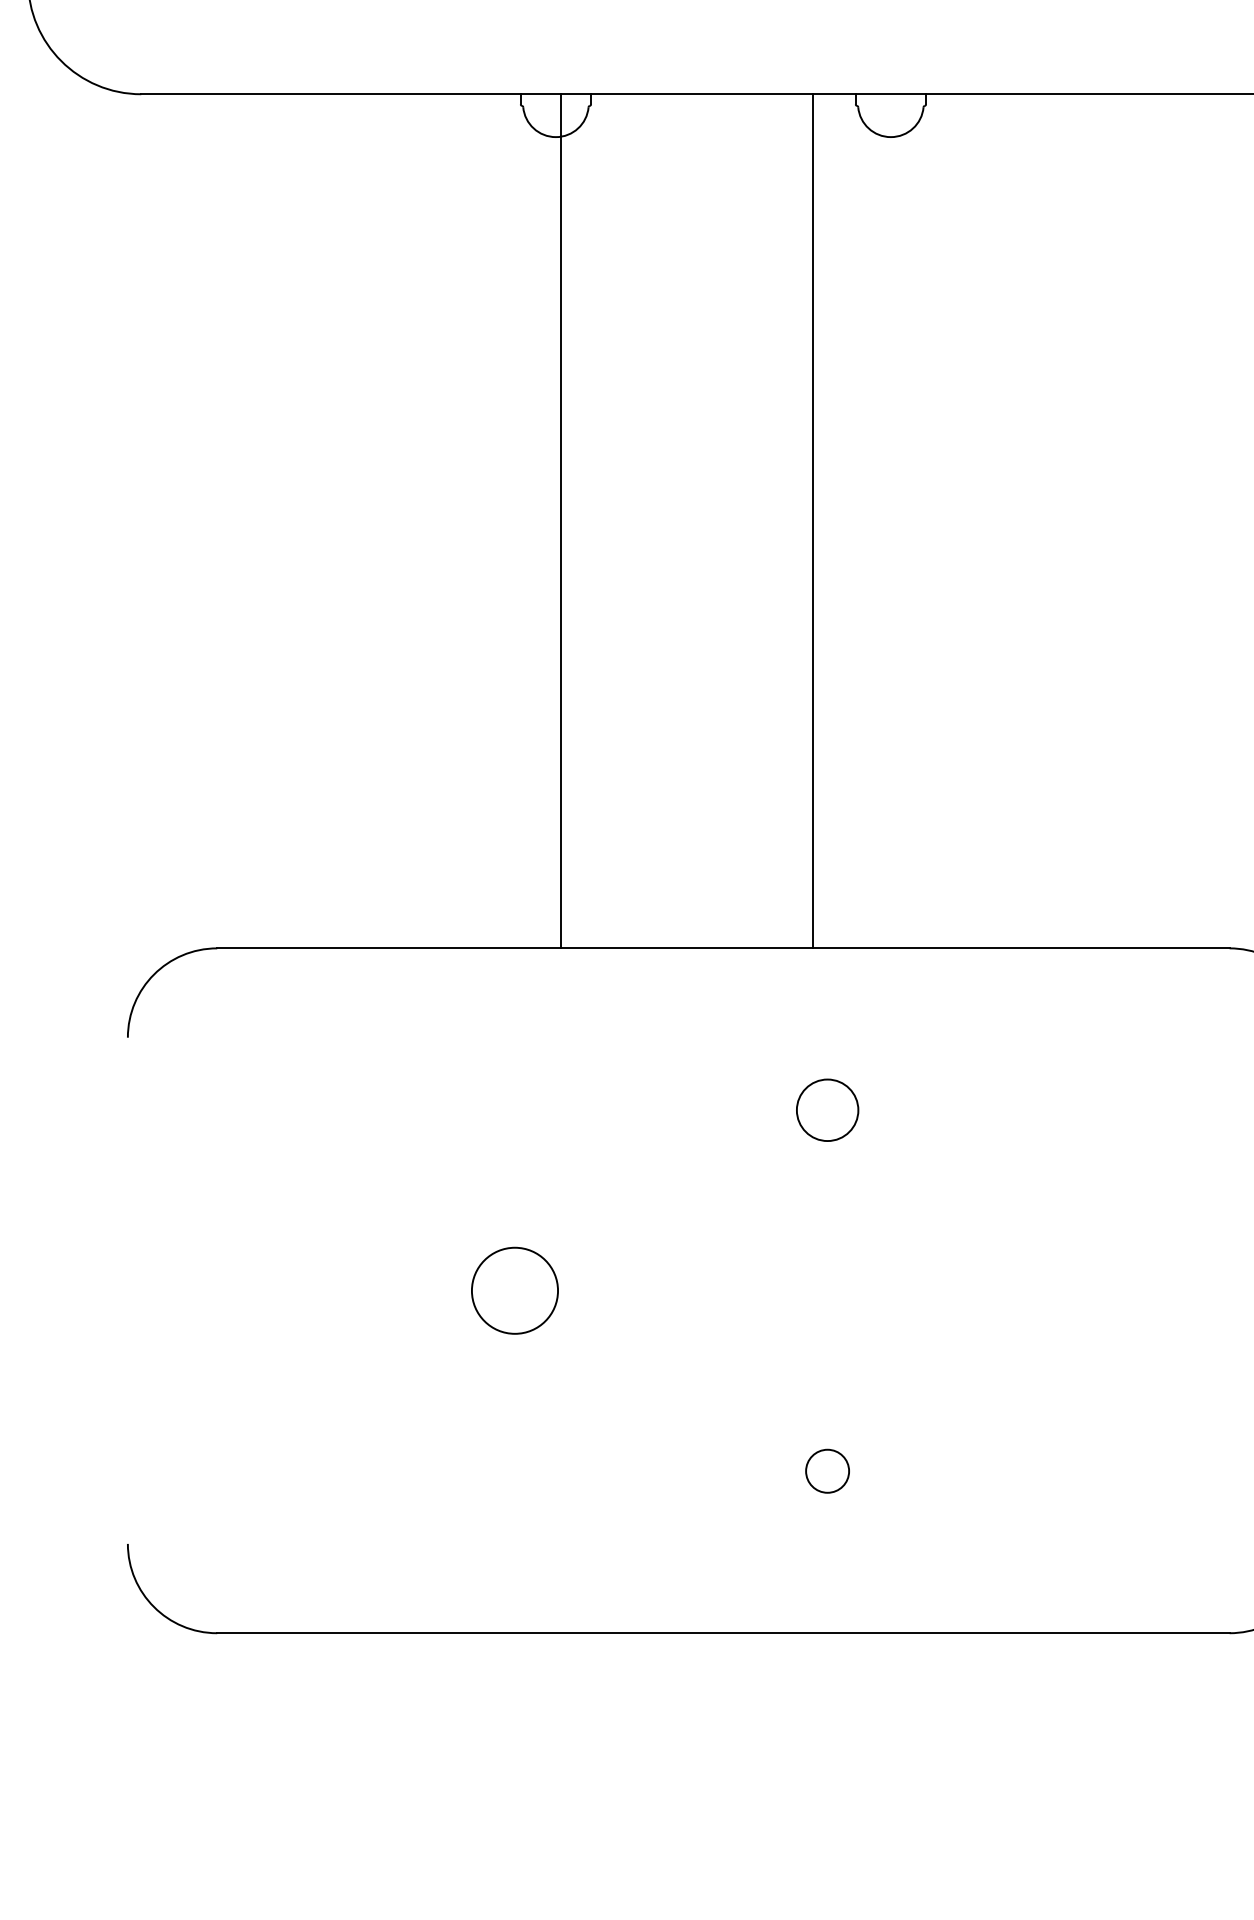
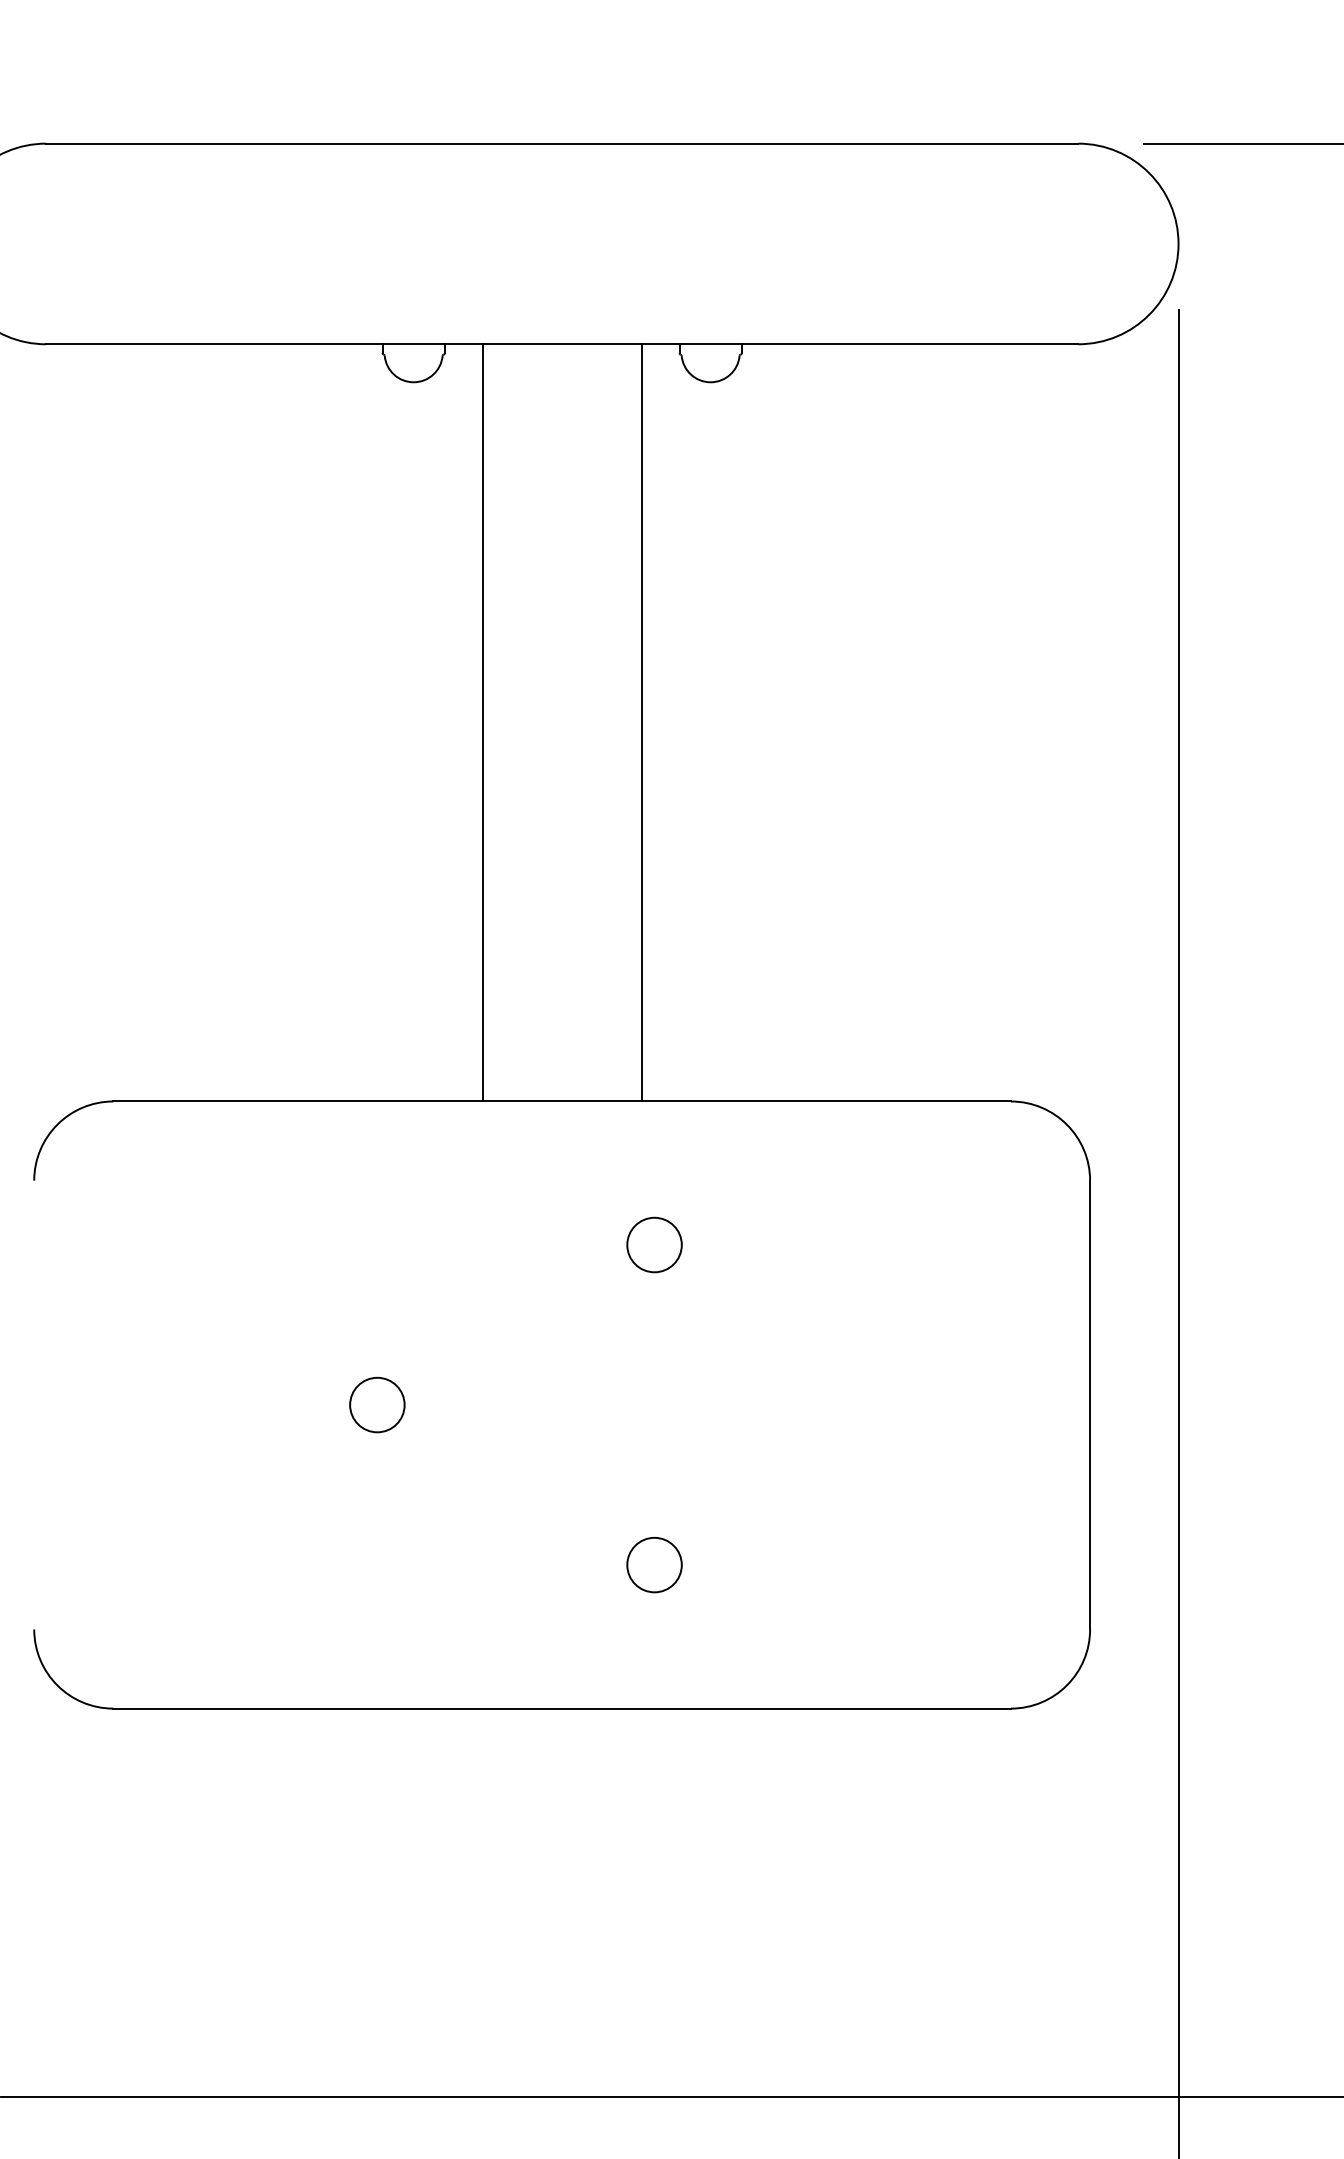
line: (561, 520) -> (482, 722), moved
circle: (515, 1290) -> (377, 1404), size x0.71
circle: (827, 1470) -> (654, 1564), size x1.43

